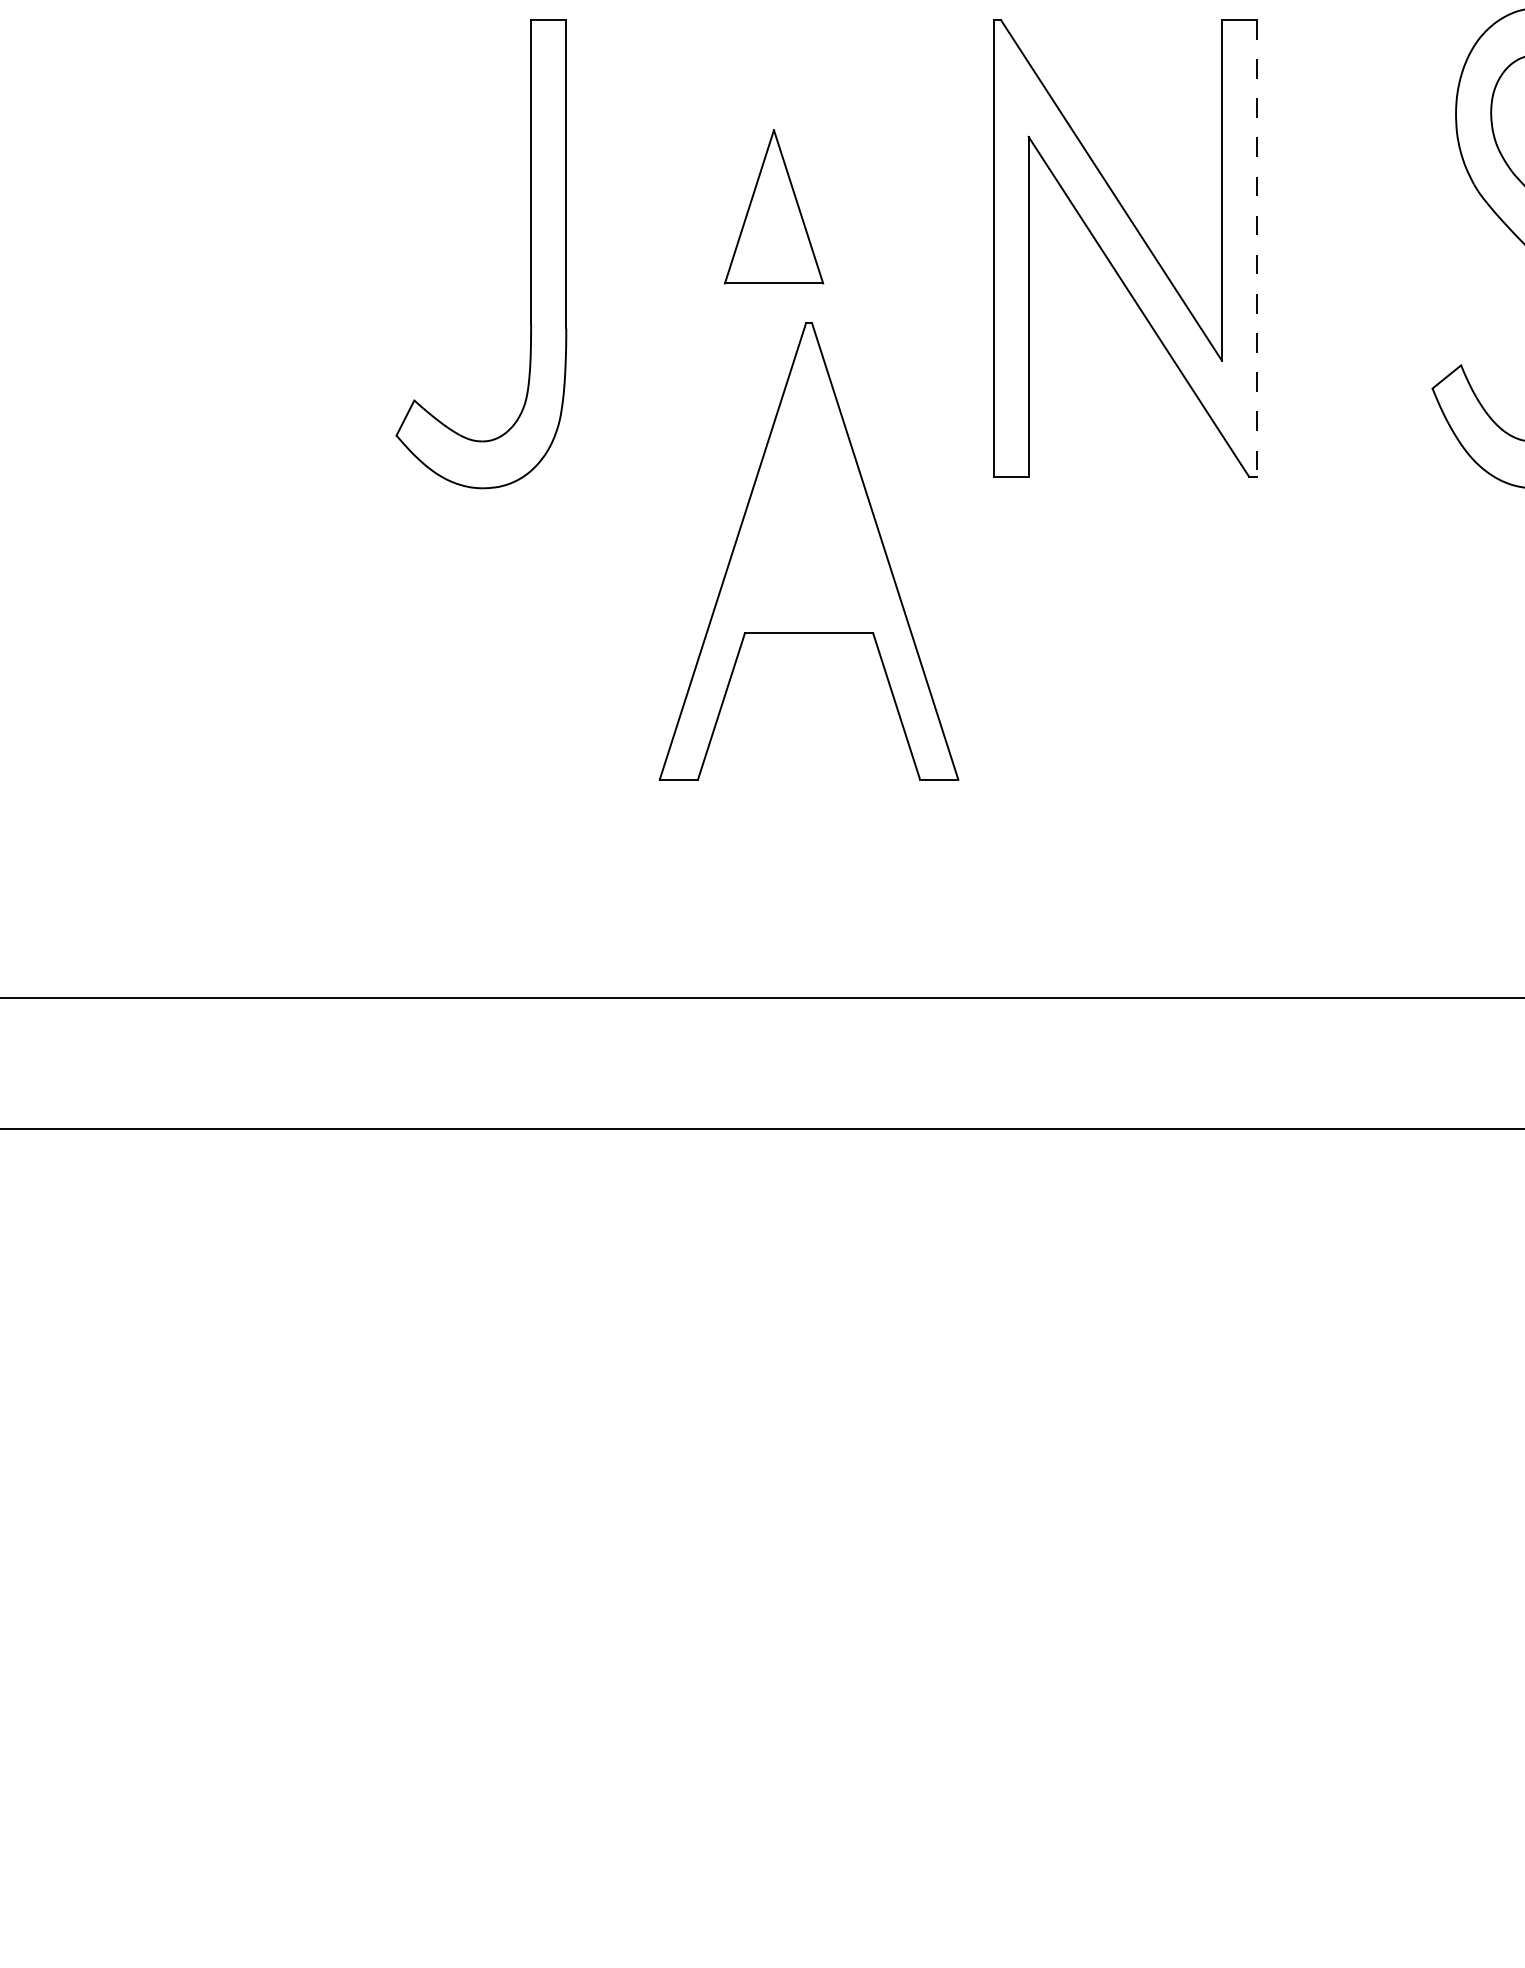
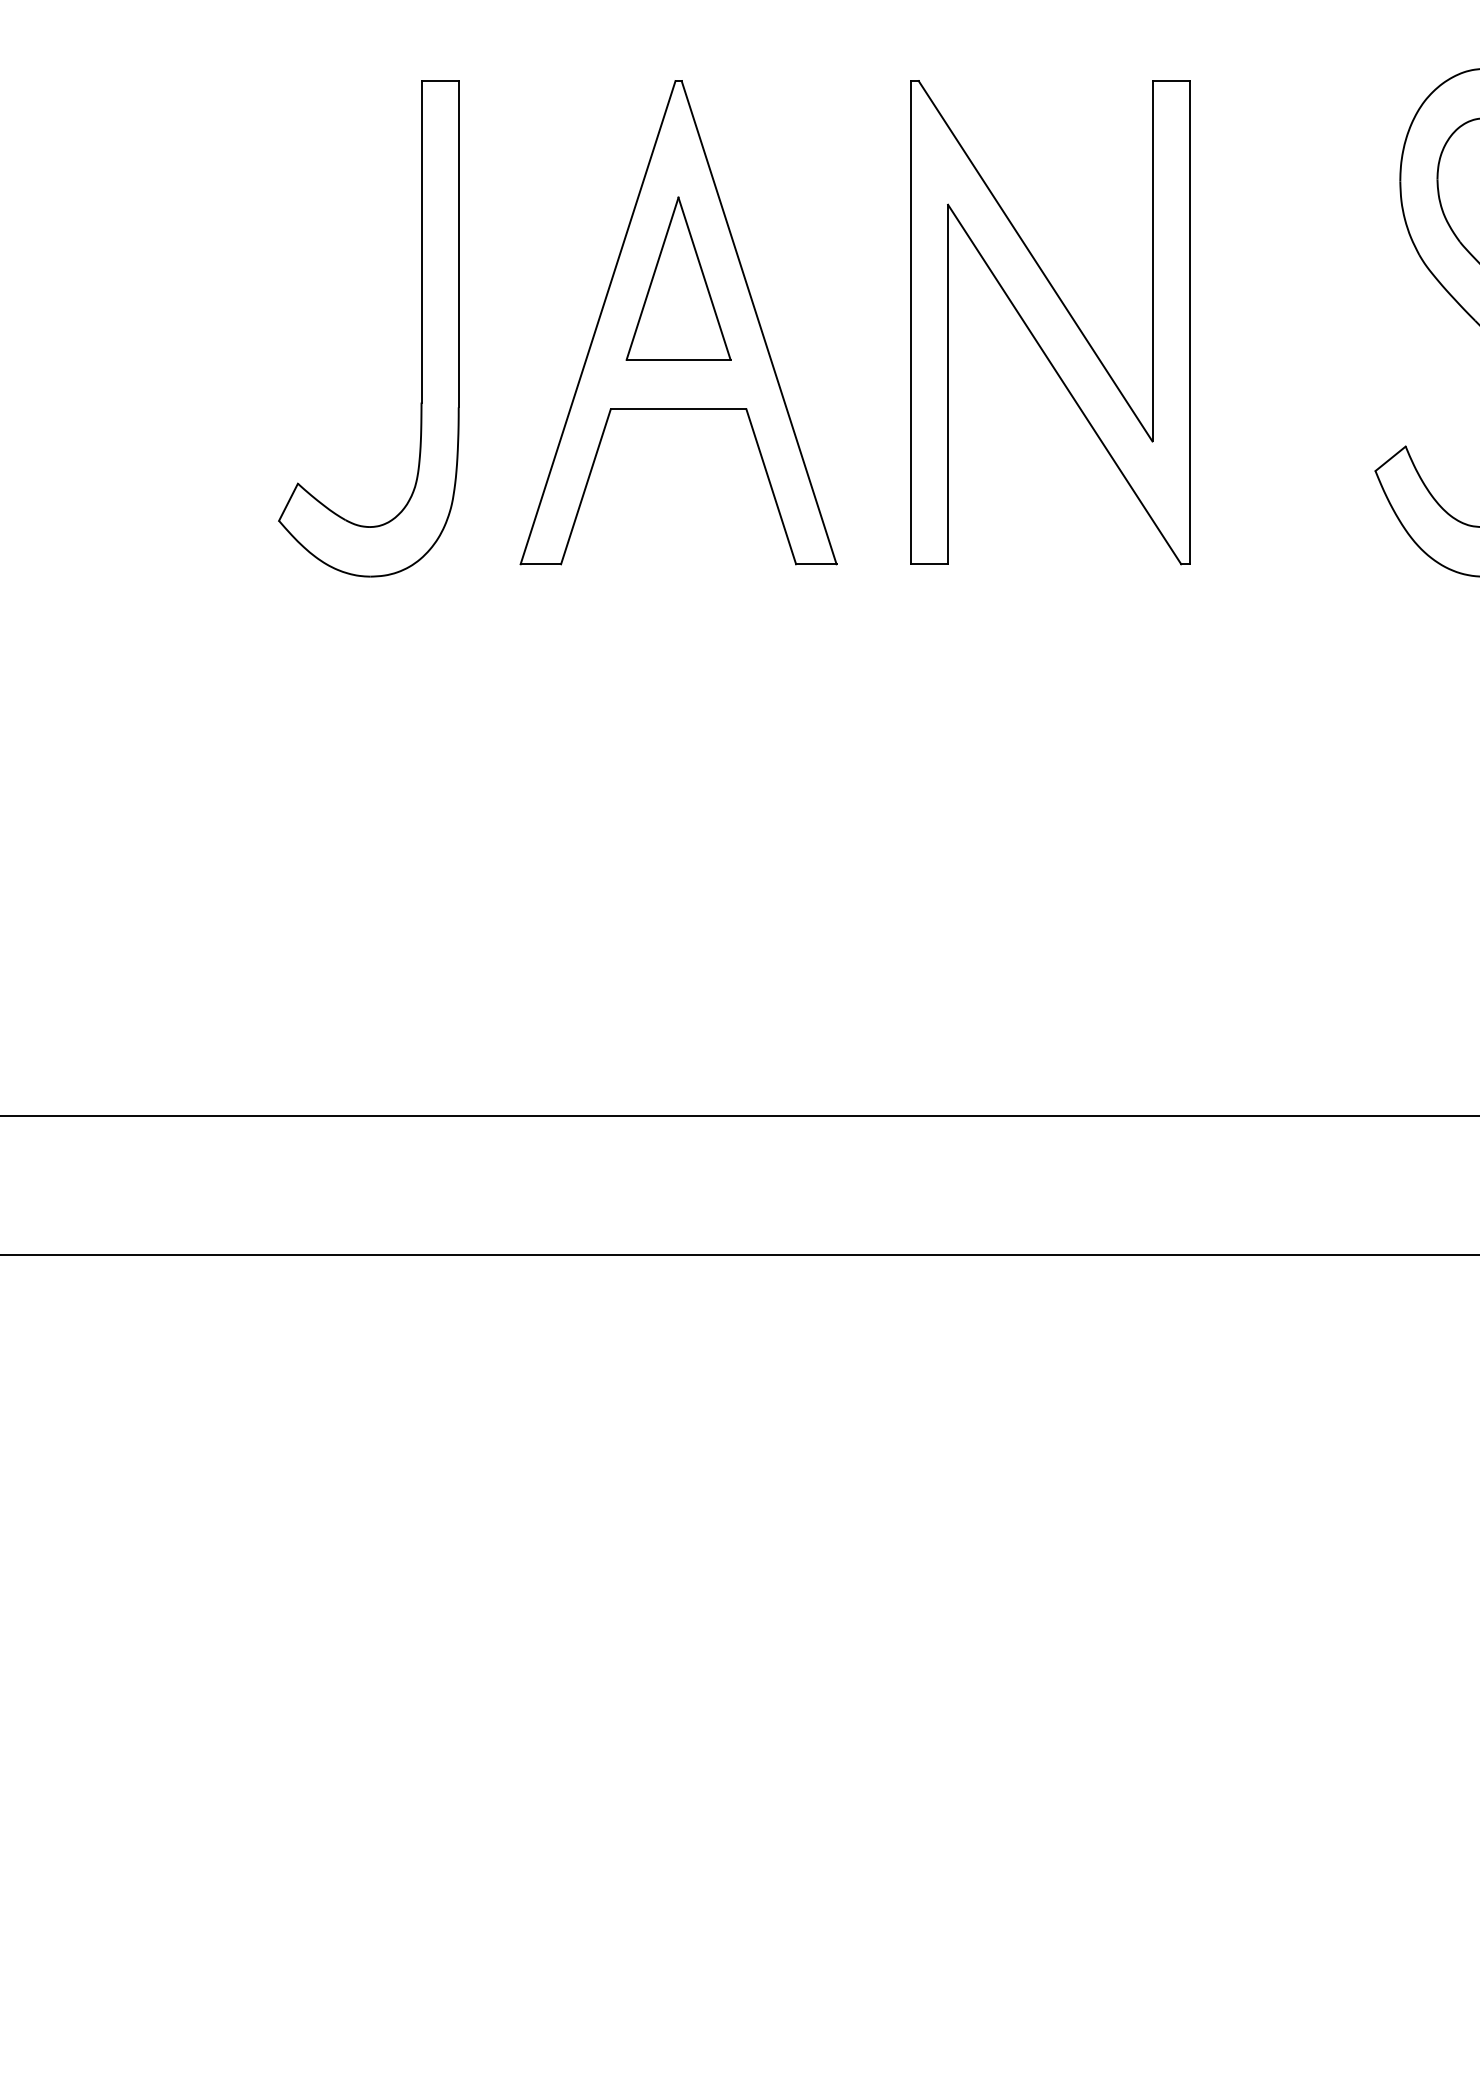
line: (1256, 248) -> (1189, 322), dashed -> solid
part: (808, 551) -> (678, 322), moved

